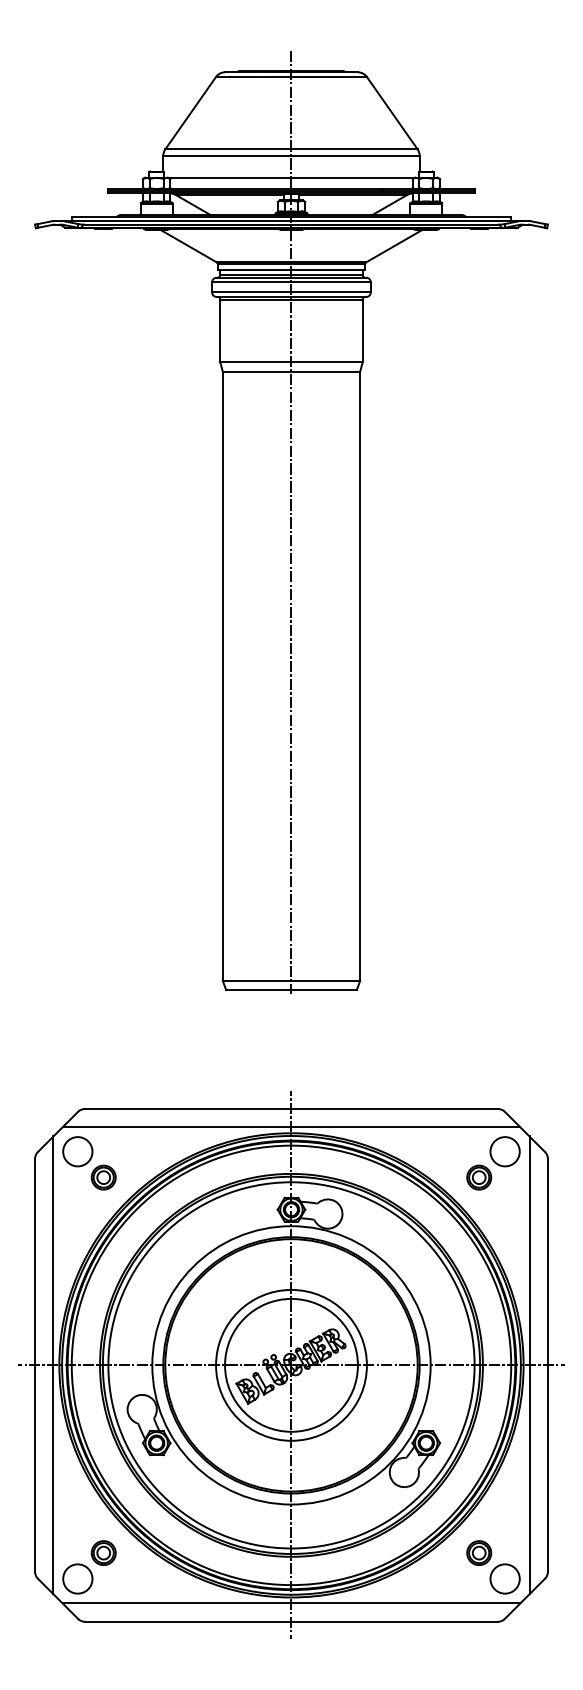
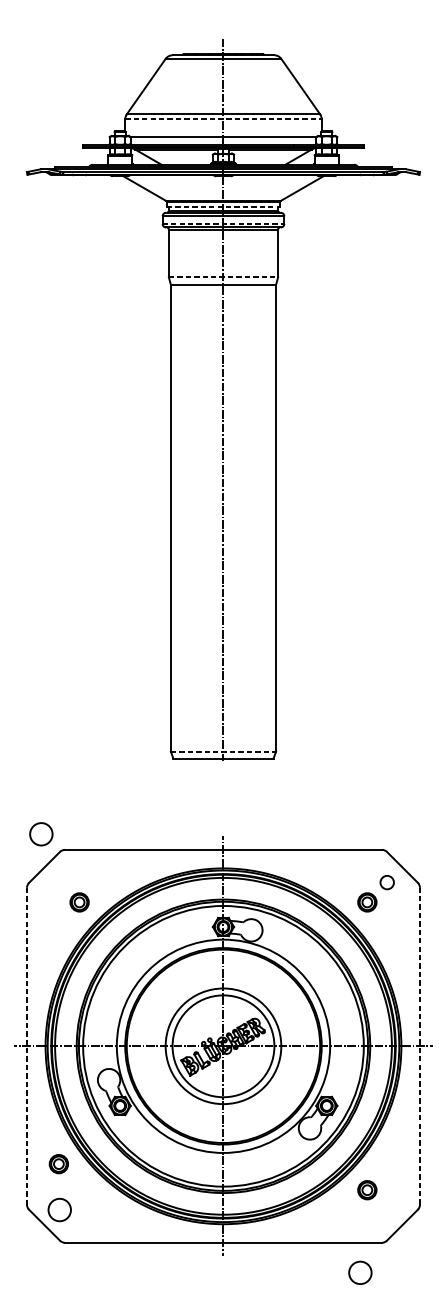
line: (291, 155) -> (223, 119), solid -> dashed
line: (291, 270) -> (223, 207), solid -> dashed
line: (291, 292) -> (223, 224), solid -> dashed
line: (291, 362) -> (223, 277), solid -> dashed
line: (291, 980) -> (223, 751), solid -> dashed
line: (291, 1127) -> (223, 864), removed
circle: (77, 1151) -> (41, 834), moved
circle: (504, 1151) -> (386, 882), size x0.6
line: (35, 1365) -> (27, 1046), solid -> dashed
line: (53, 1365) -> (41, 1046), removed
line: (529, 1365) -> (405, 1046), removed
line: (547, 1365) -> (419, 1046), solid -> dashed
part: (103, 1552) -> (58, 1163), moved
circle: (504, 1578) -> (359, 1272), moved
line: (291, 1603) -> (223, 1228), removed

